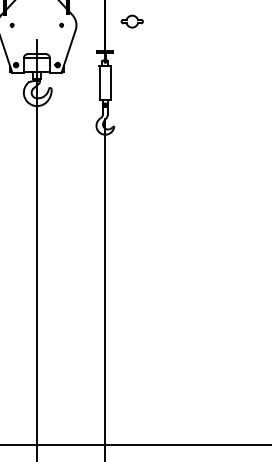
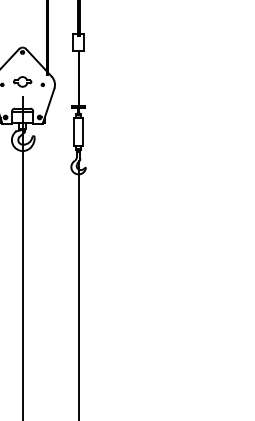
part: (132, 21) -> (22, 81), moved

